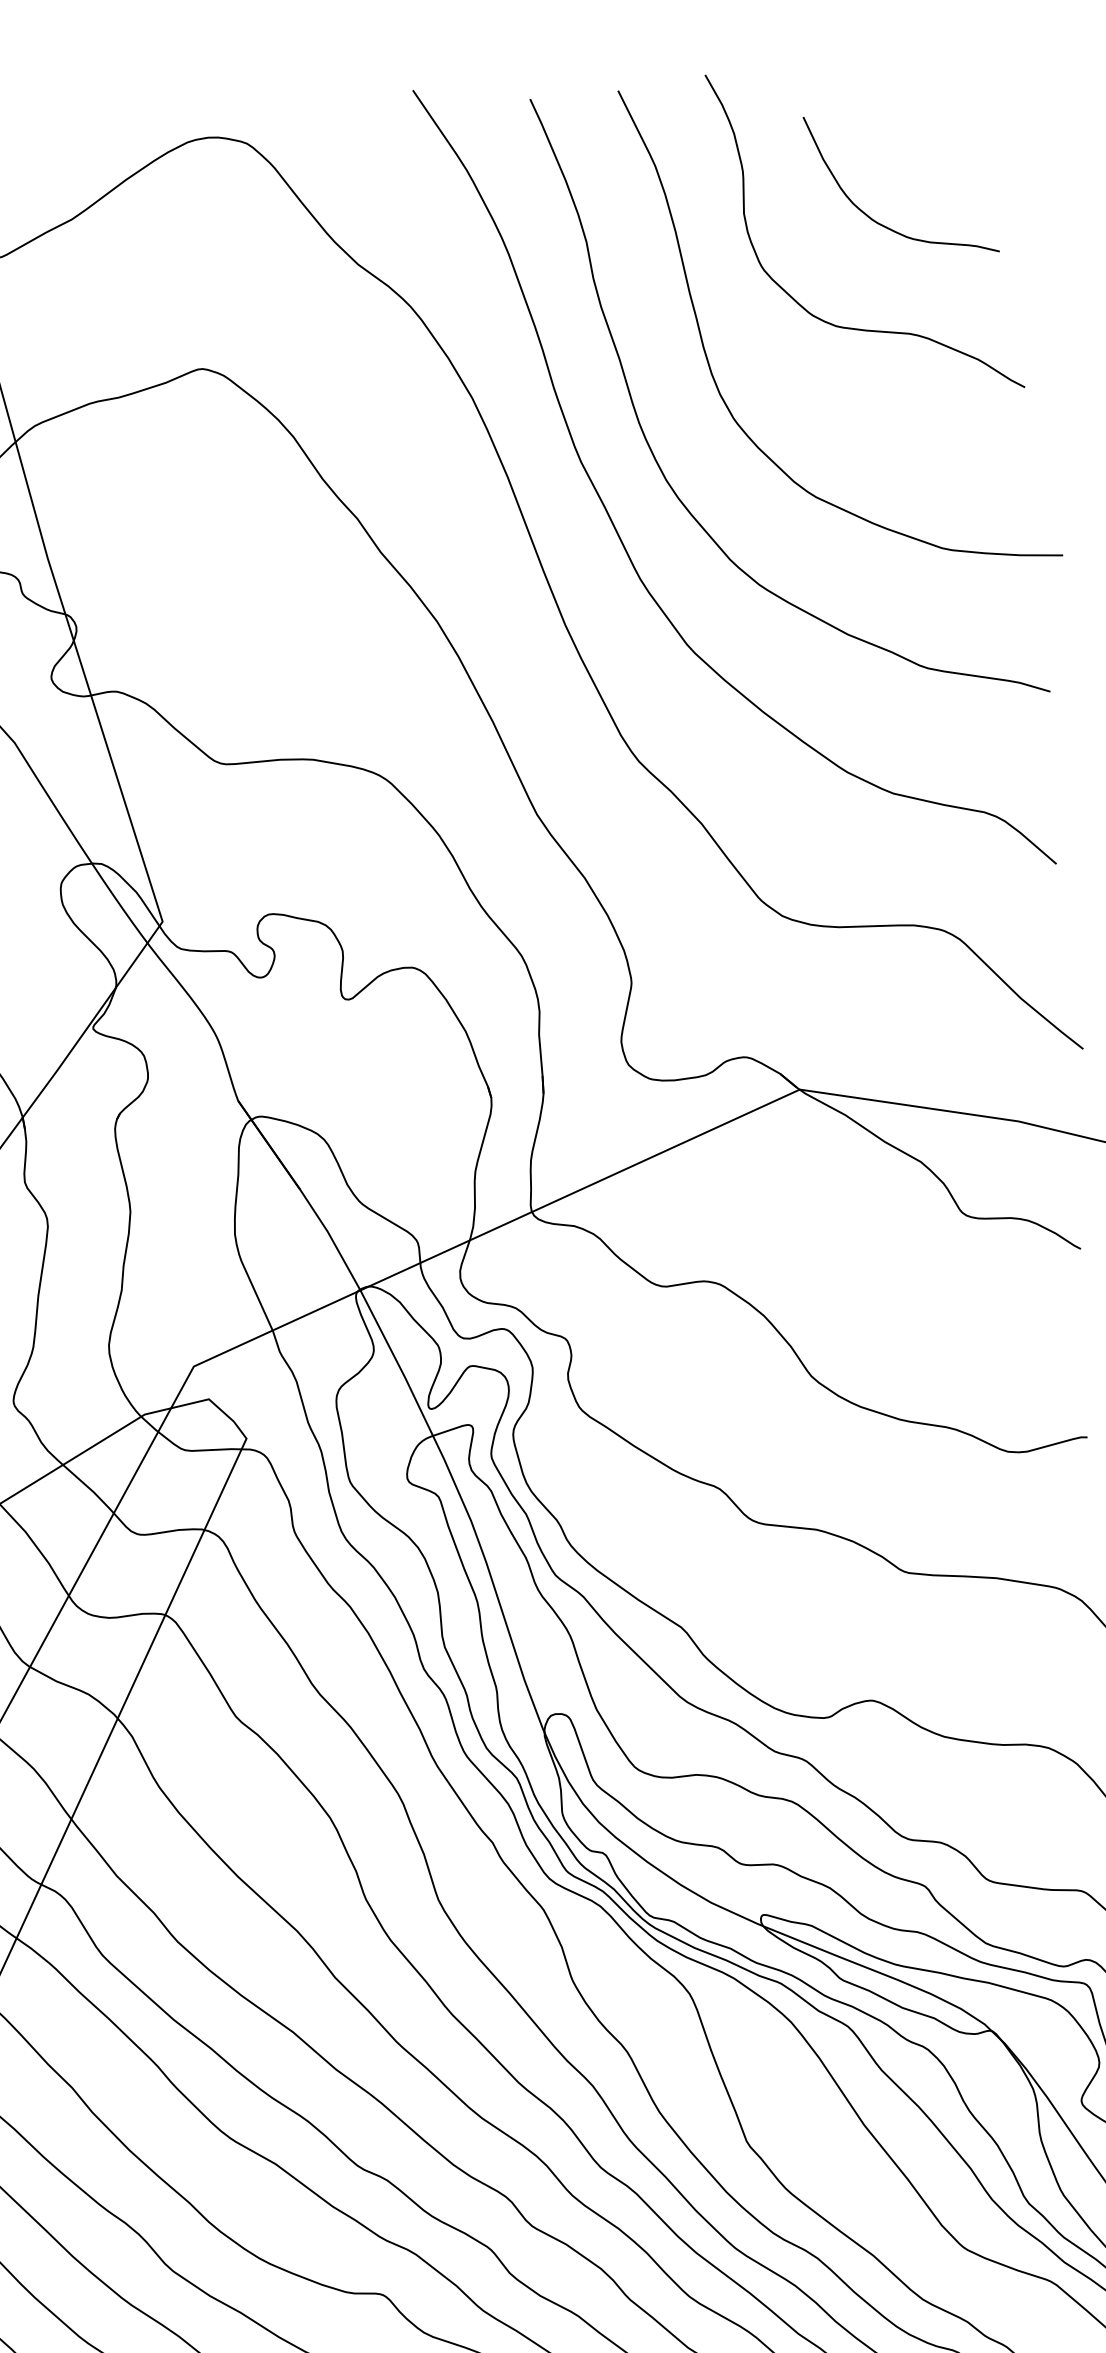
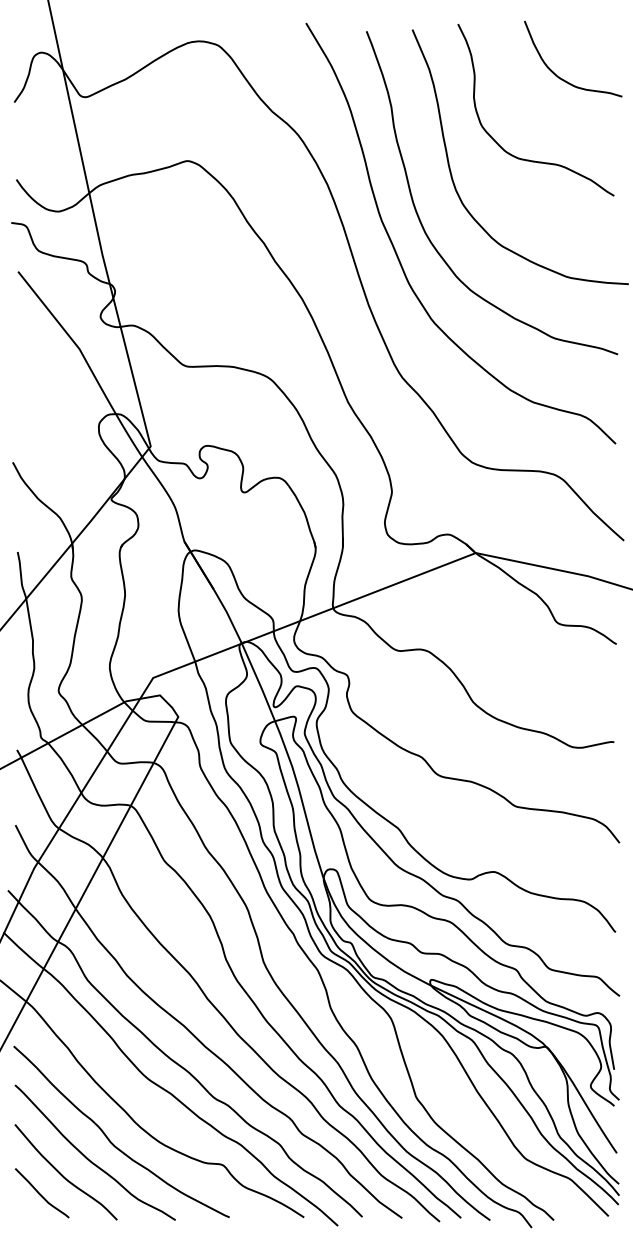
curve: (876, 219) -> (559, 76), moved

